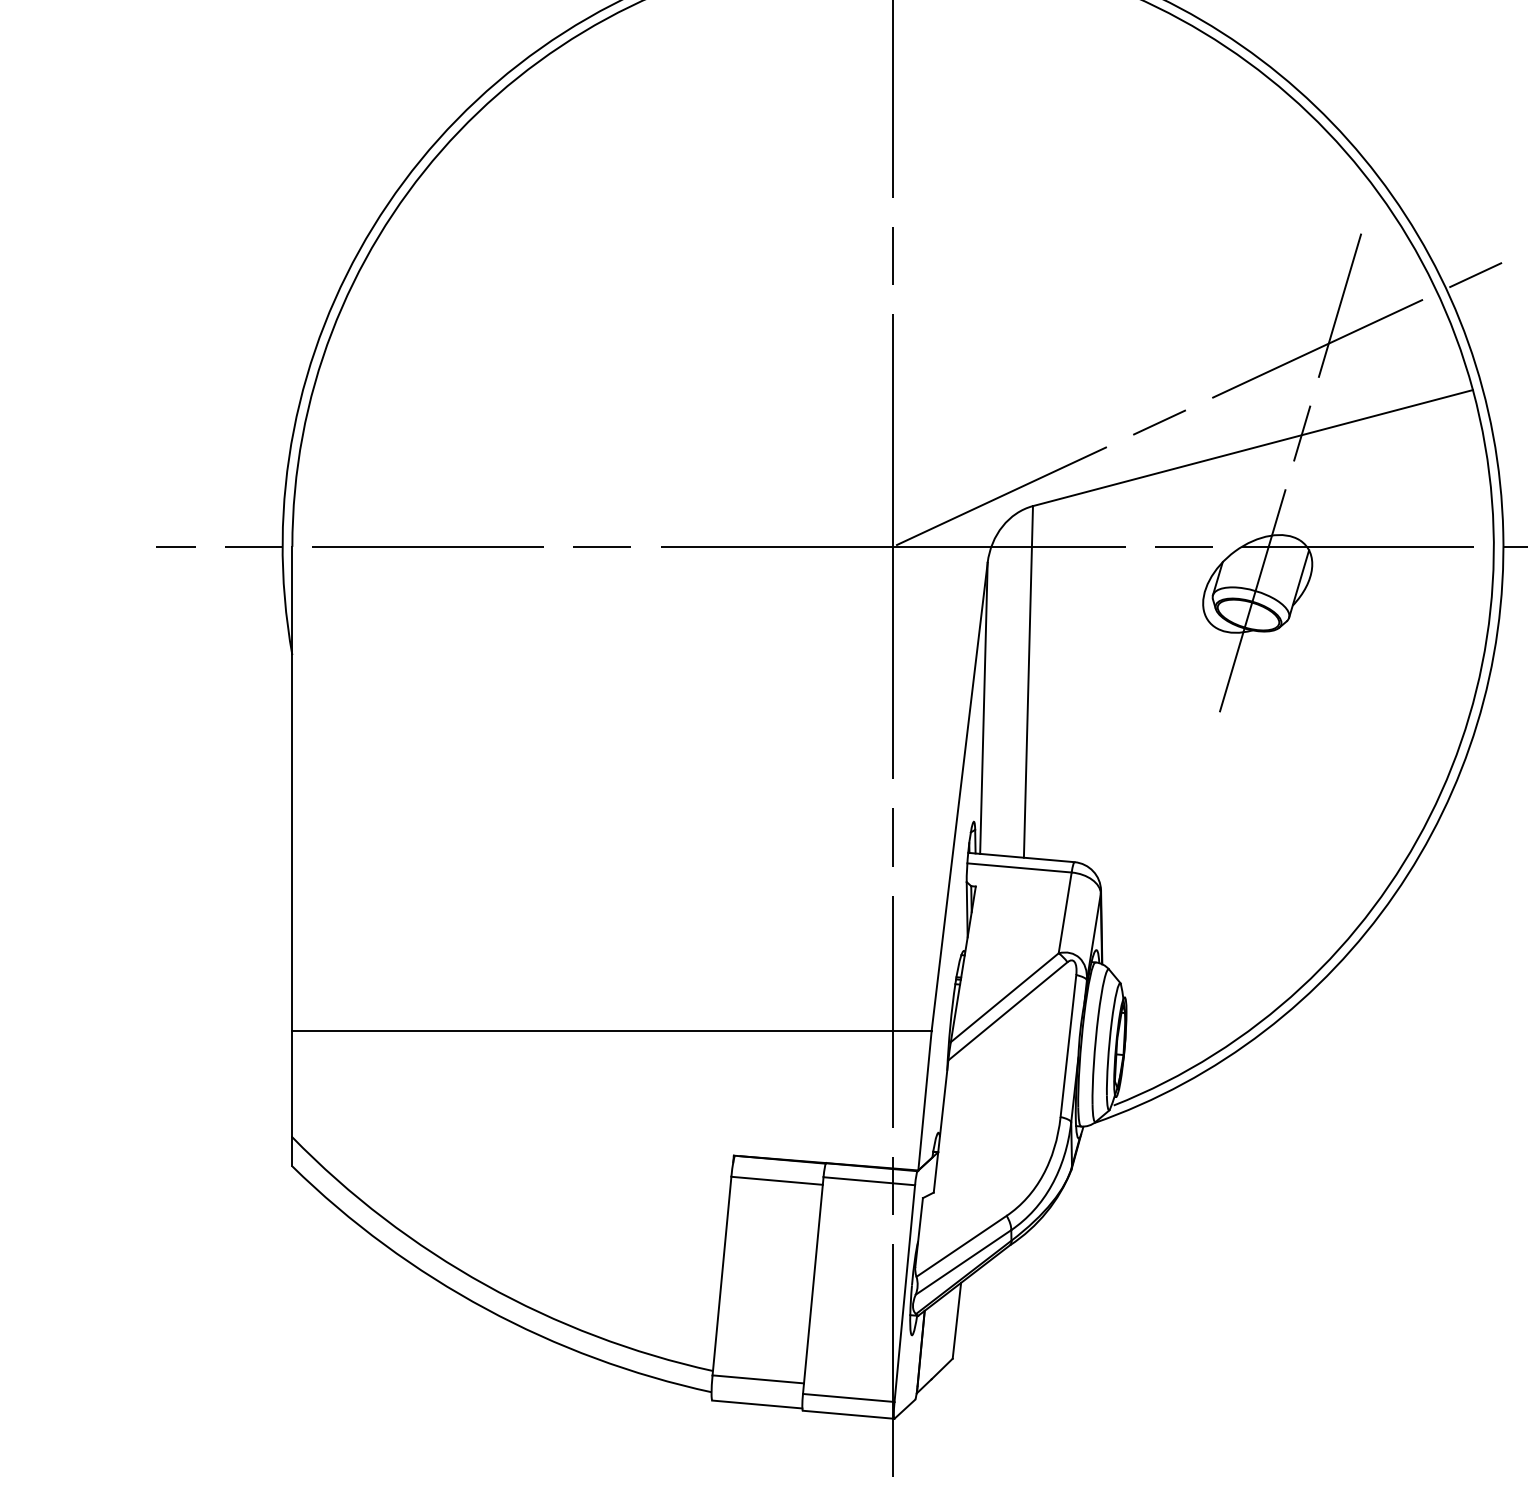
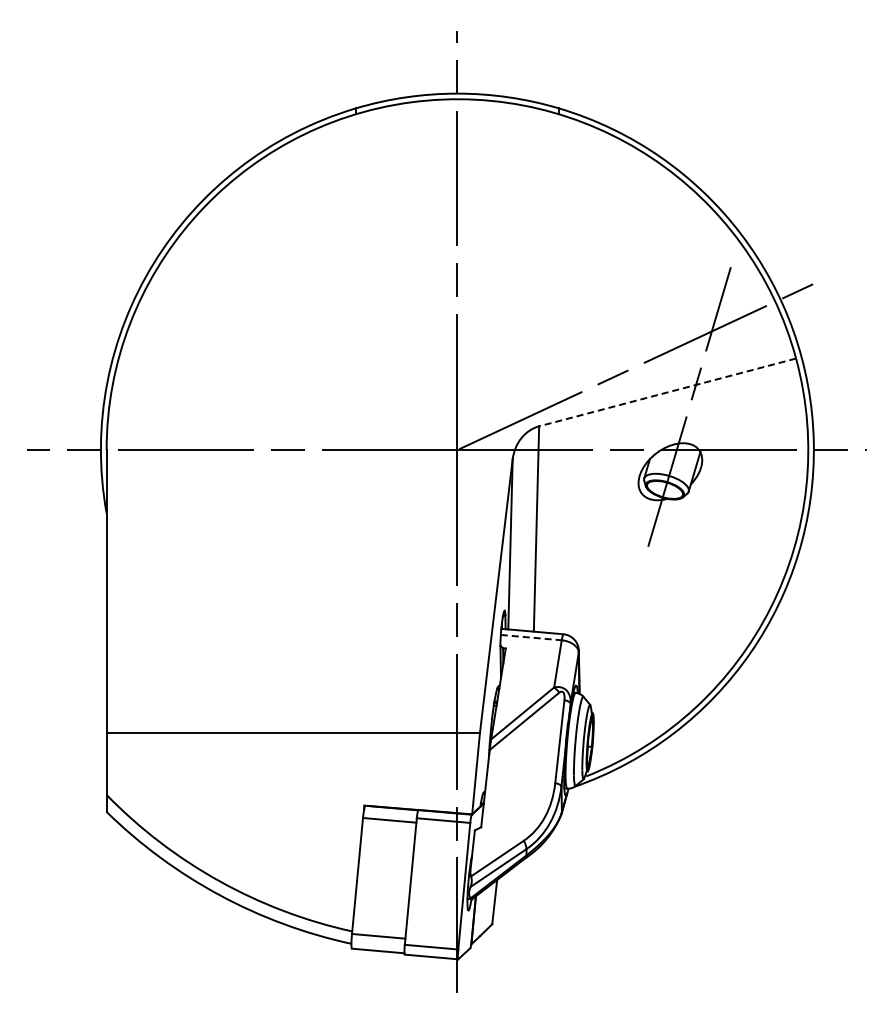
line: (1252, 448) -> (667, 392), solid -> dashed
line: (1019, 867) -> (531, 637), solid -> dashed

